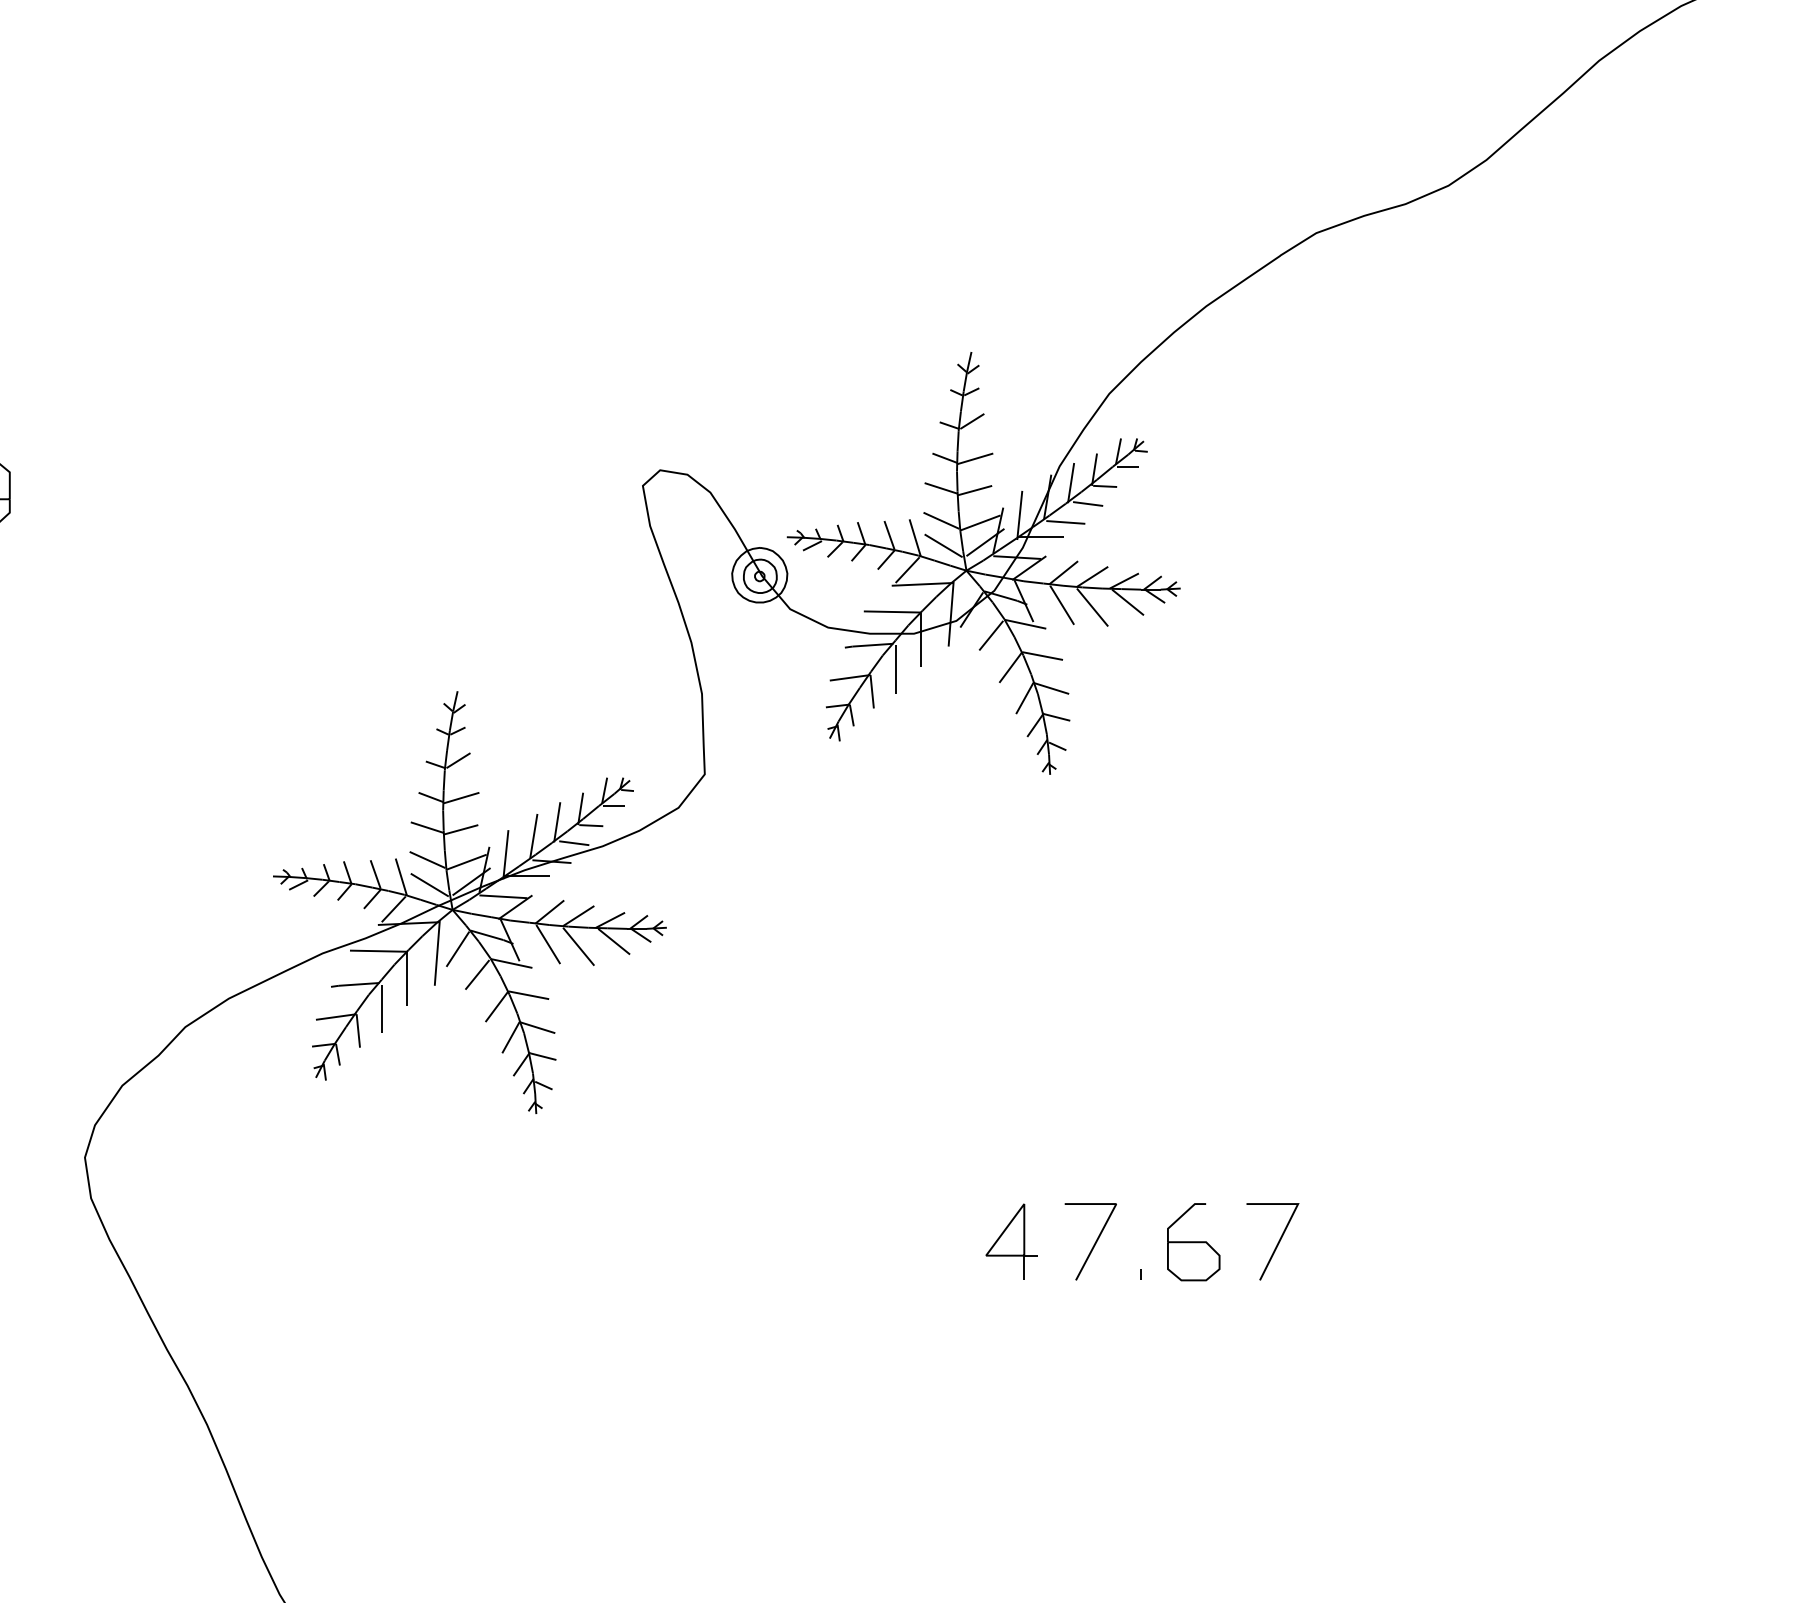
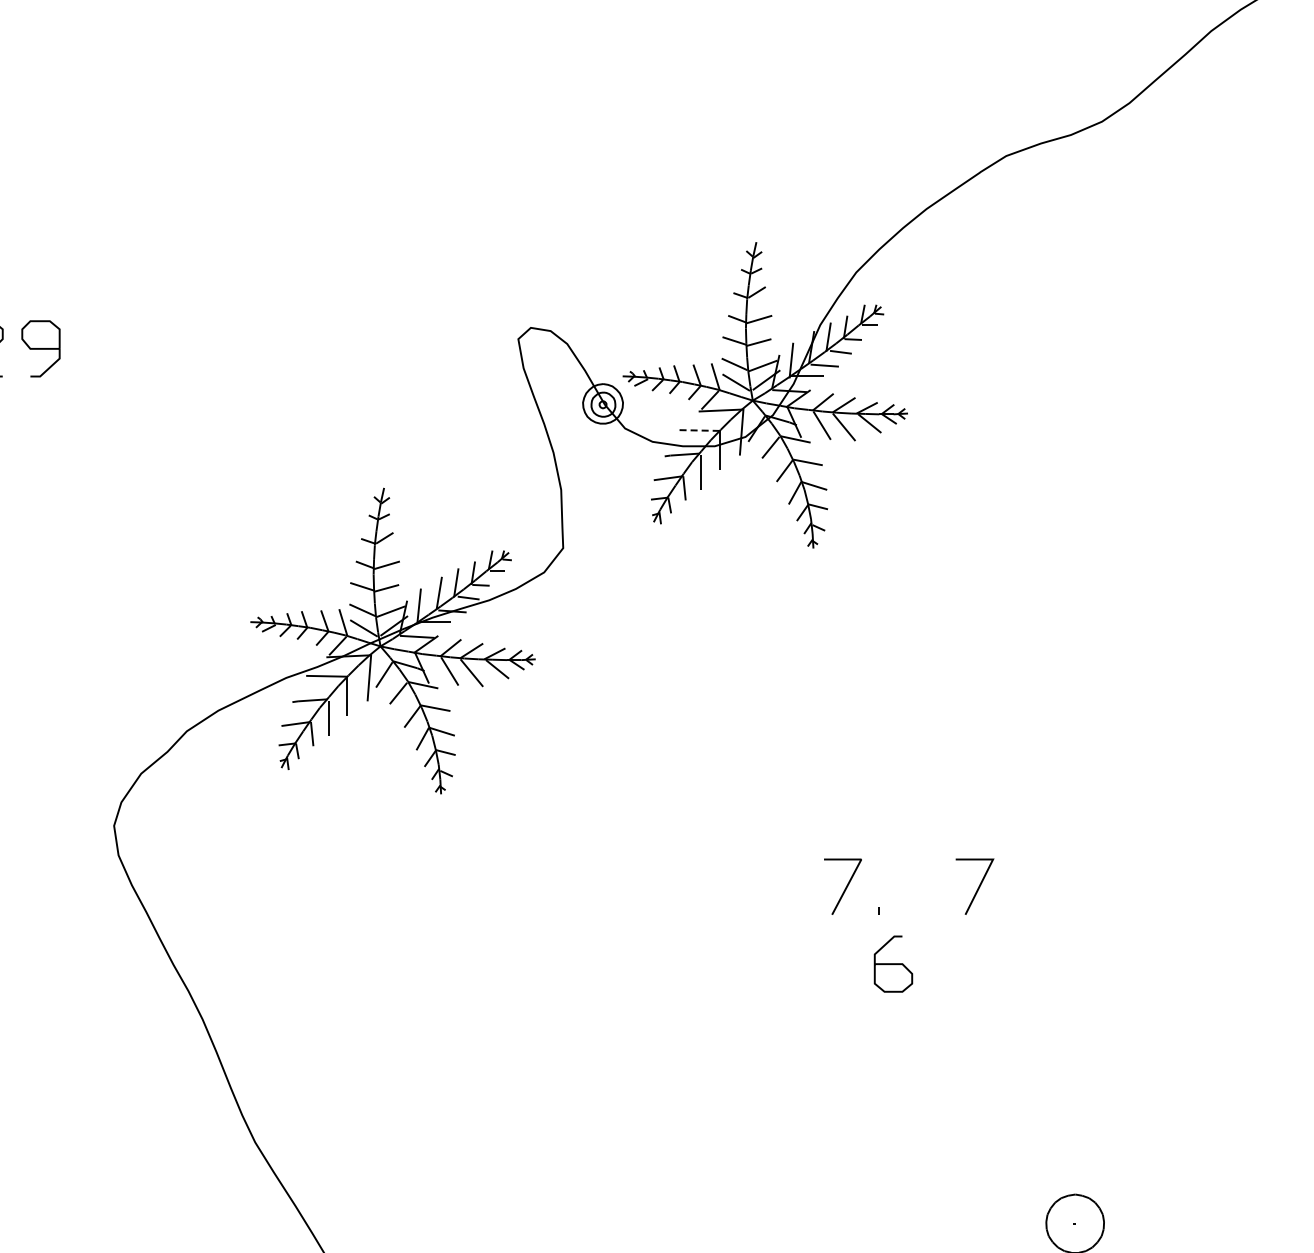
line: (892, 611) -> (699, 430), solid -> dashed
part: (1010, 1241) -> (784, 886), removed
part: (1193, 1241) -> (893, 963), moved

